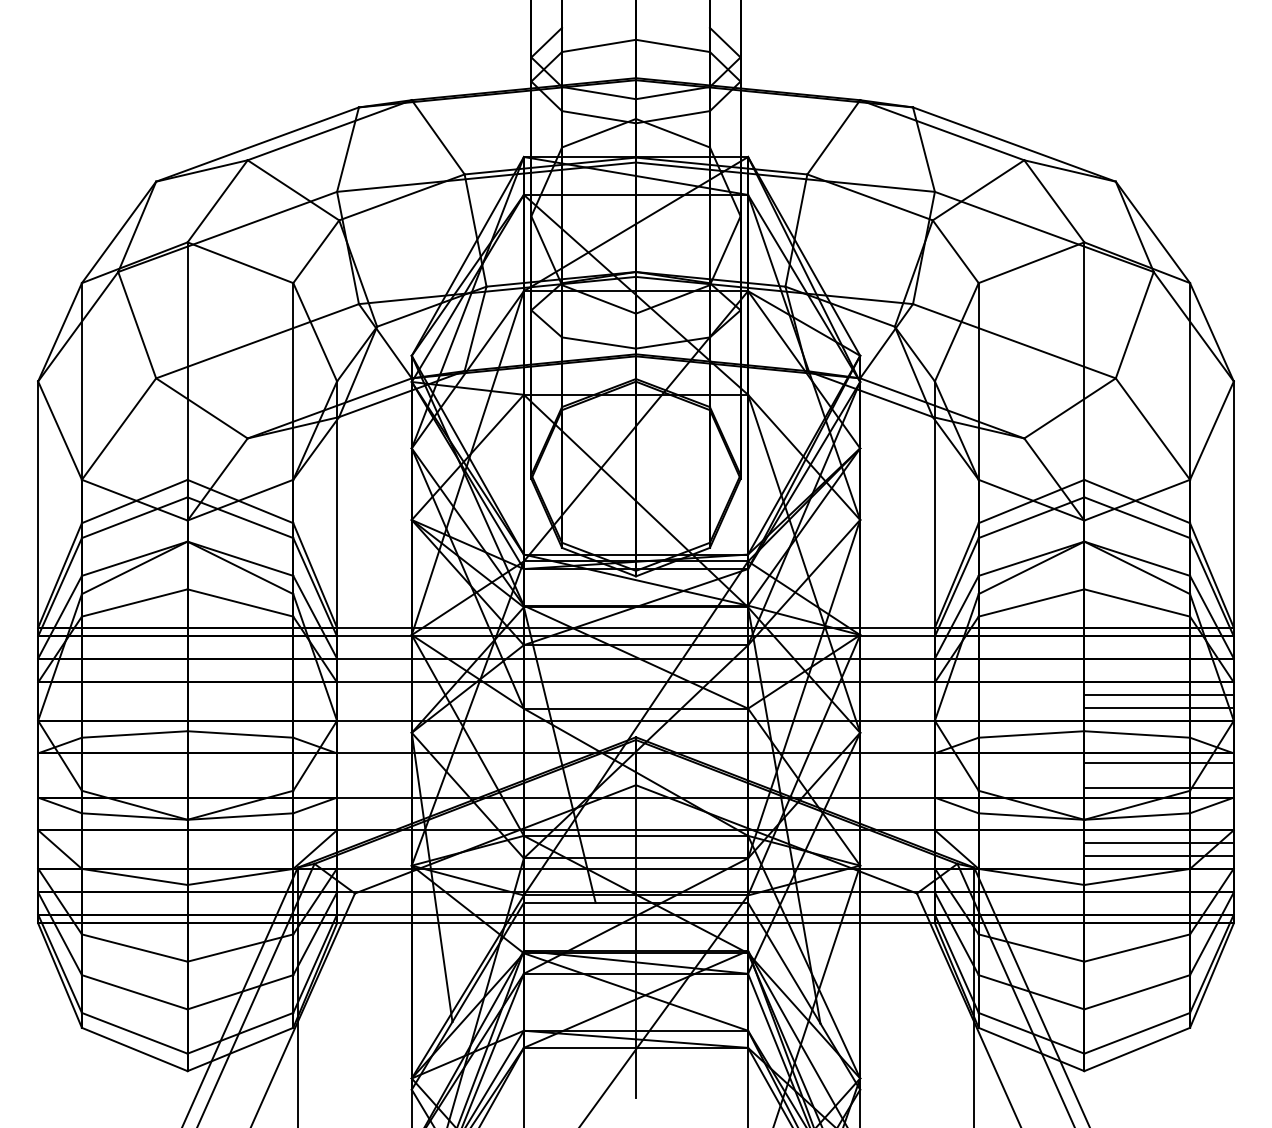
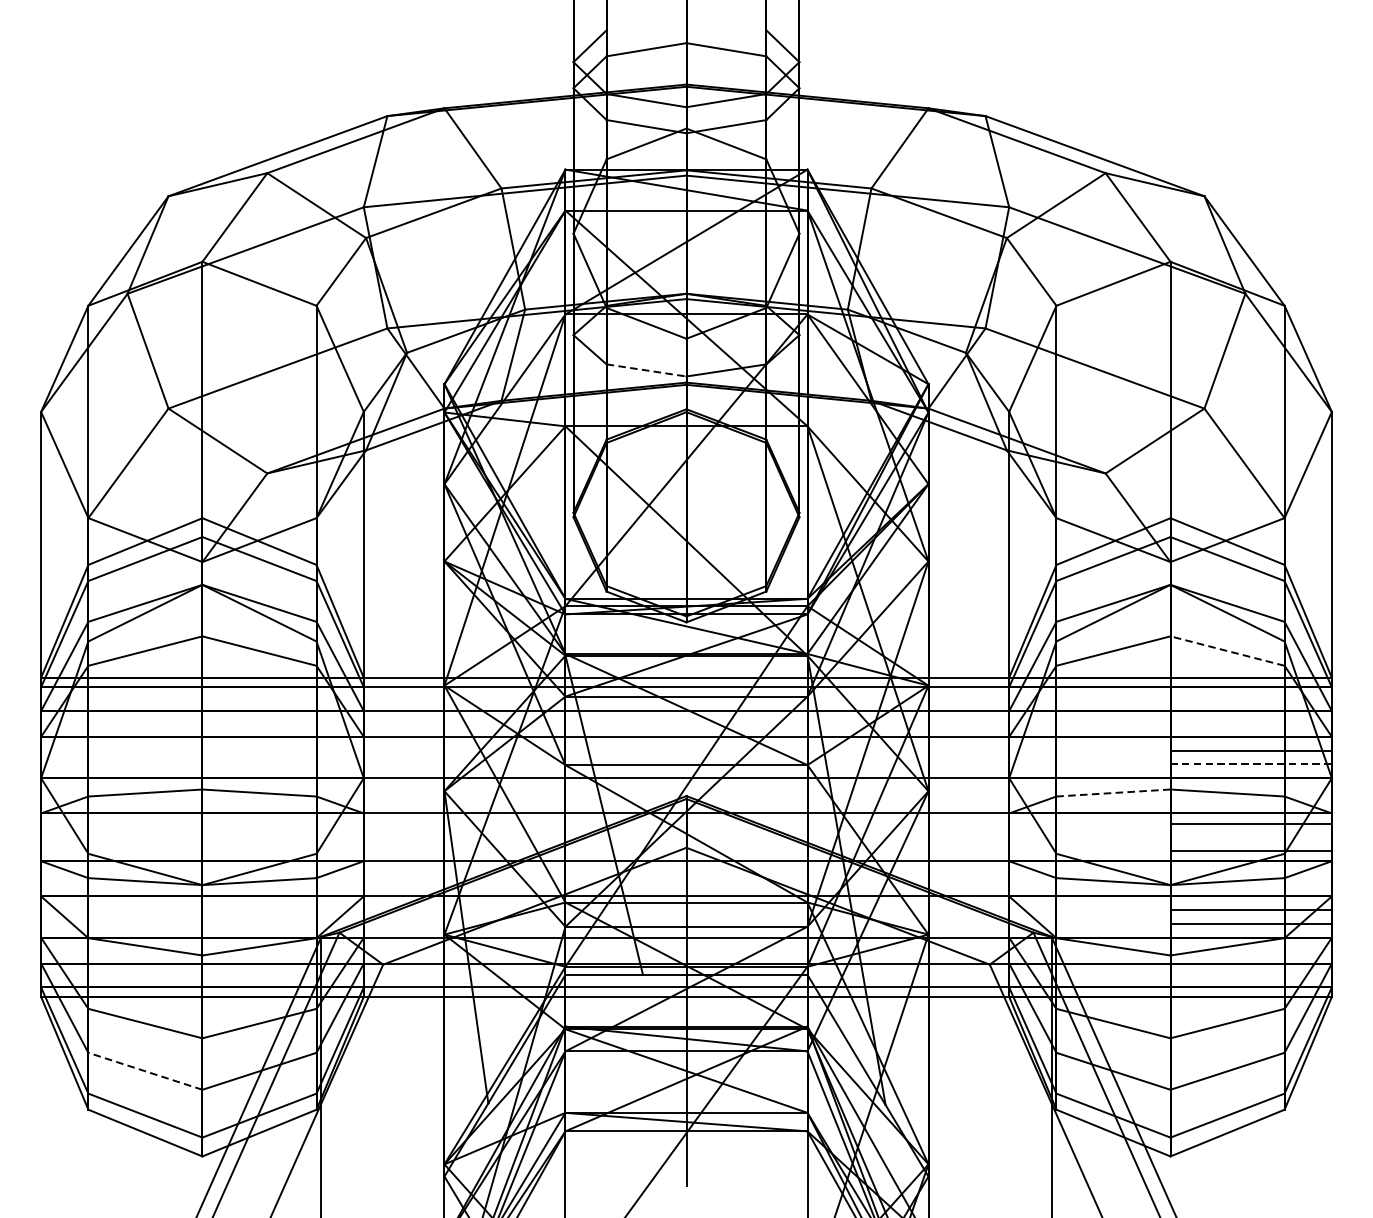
line: (599, 343) -> (647, 370), solid -> dashed
line: (1137, 602) -> (1227, 650), solid -> dashed
line: (1159, 708) -> (1251, 764), solid -> dashed
line: (1031, 734) -> (1113, 793), solid -> dashed
line: (134, 992) -> (145, 1071), solid -> dashed

